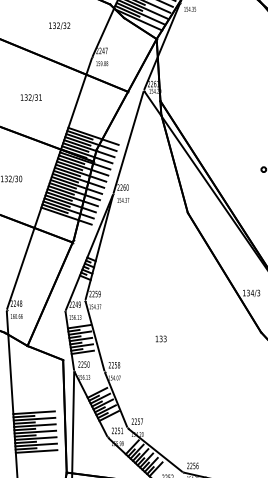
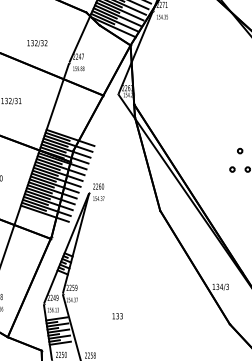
text: (59, 25) -> (37, 42), moved
line: (128, 142) -> (103, 143), removed
text: (160, 338) -> (117, 315), moved

